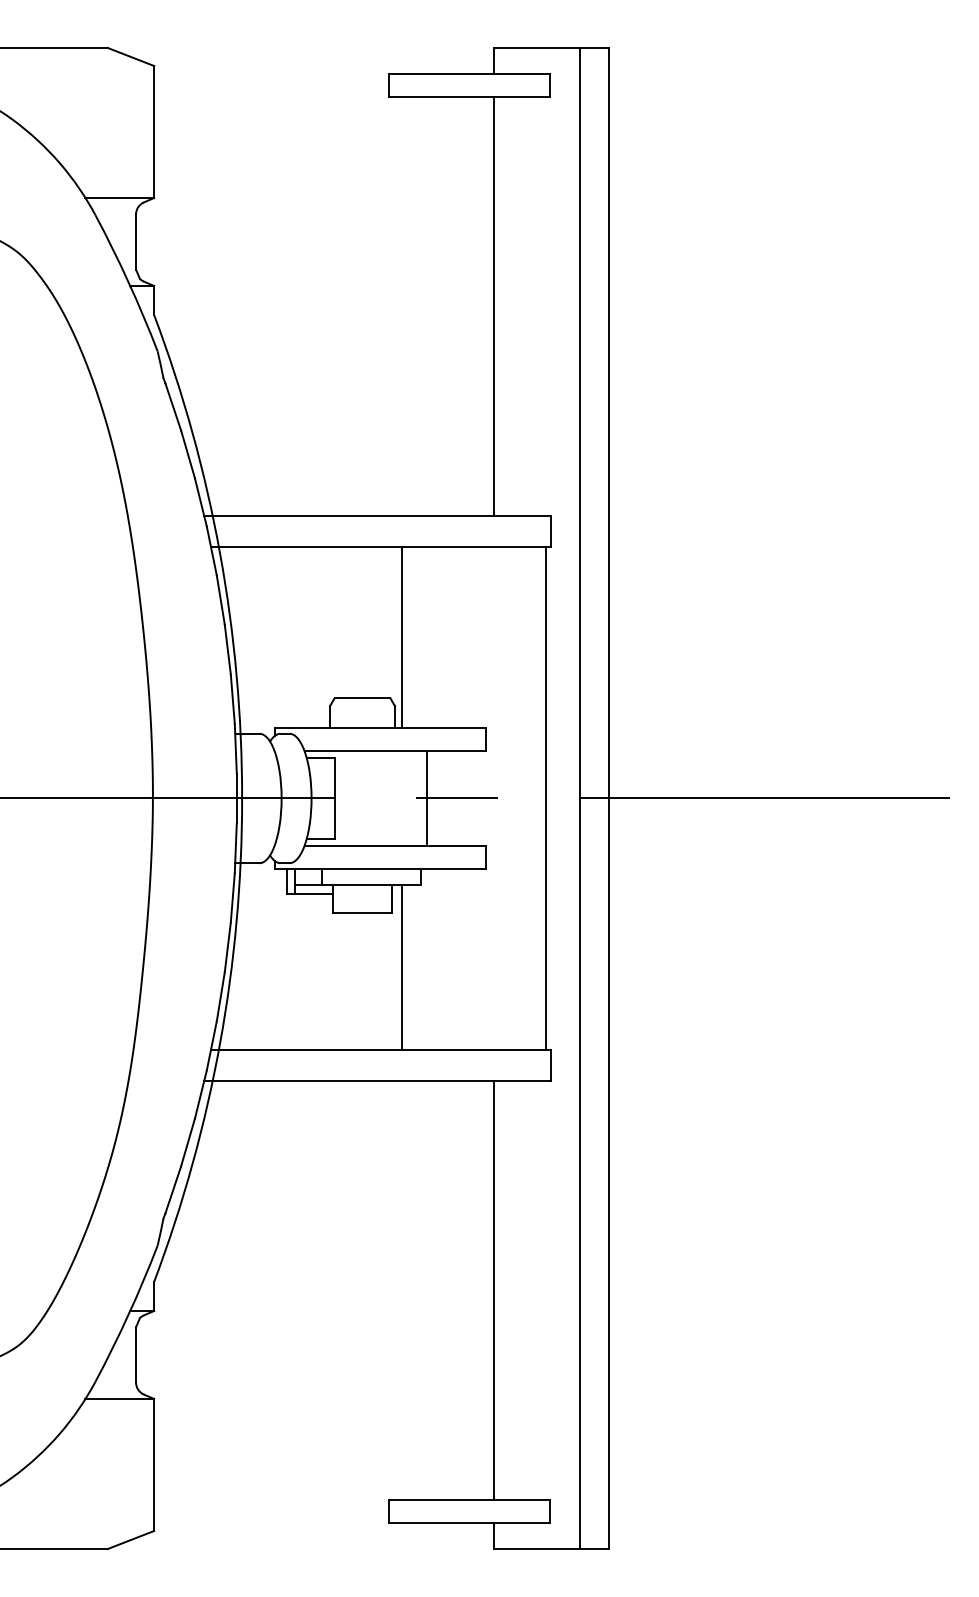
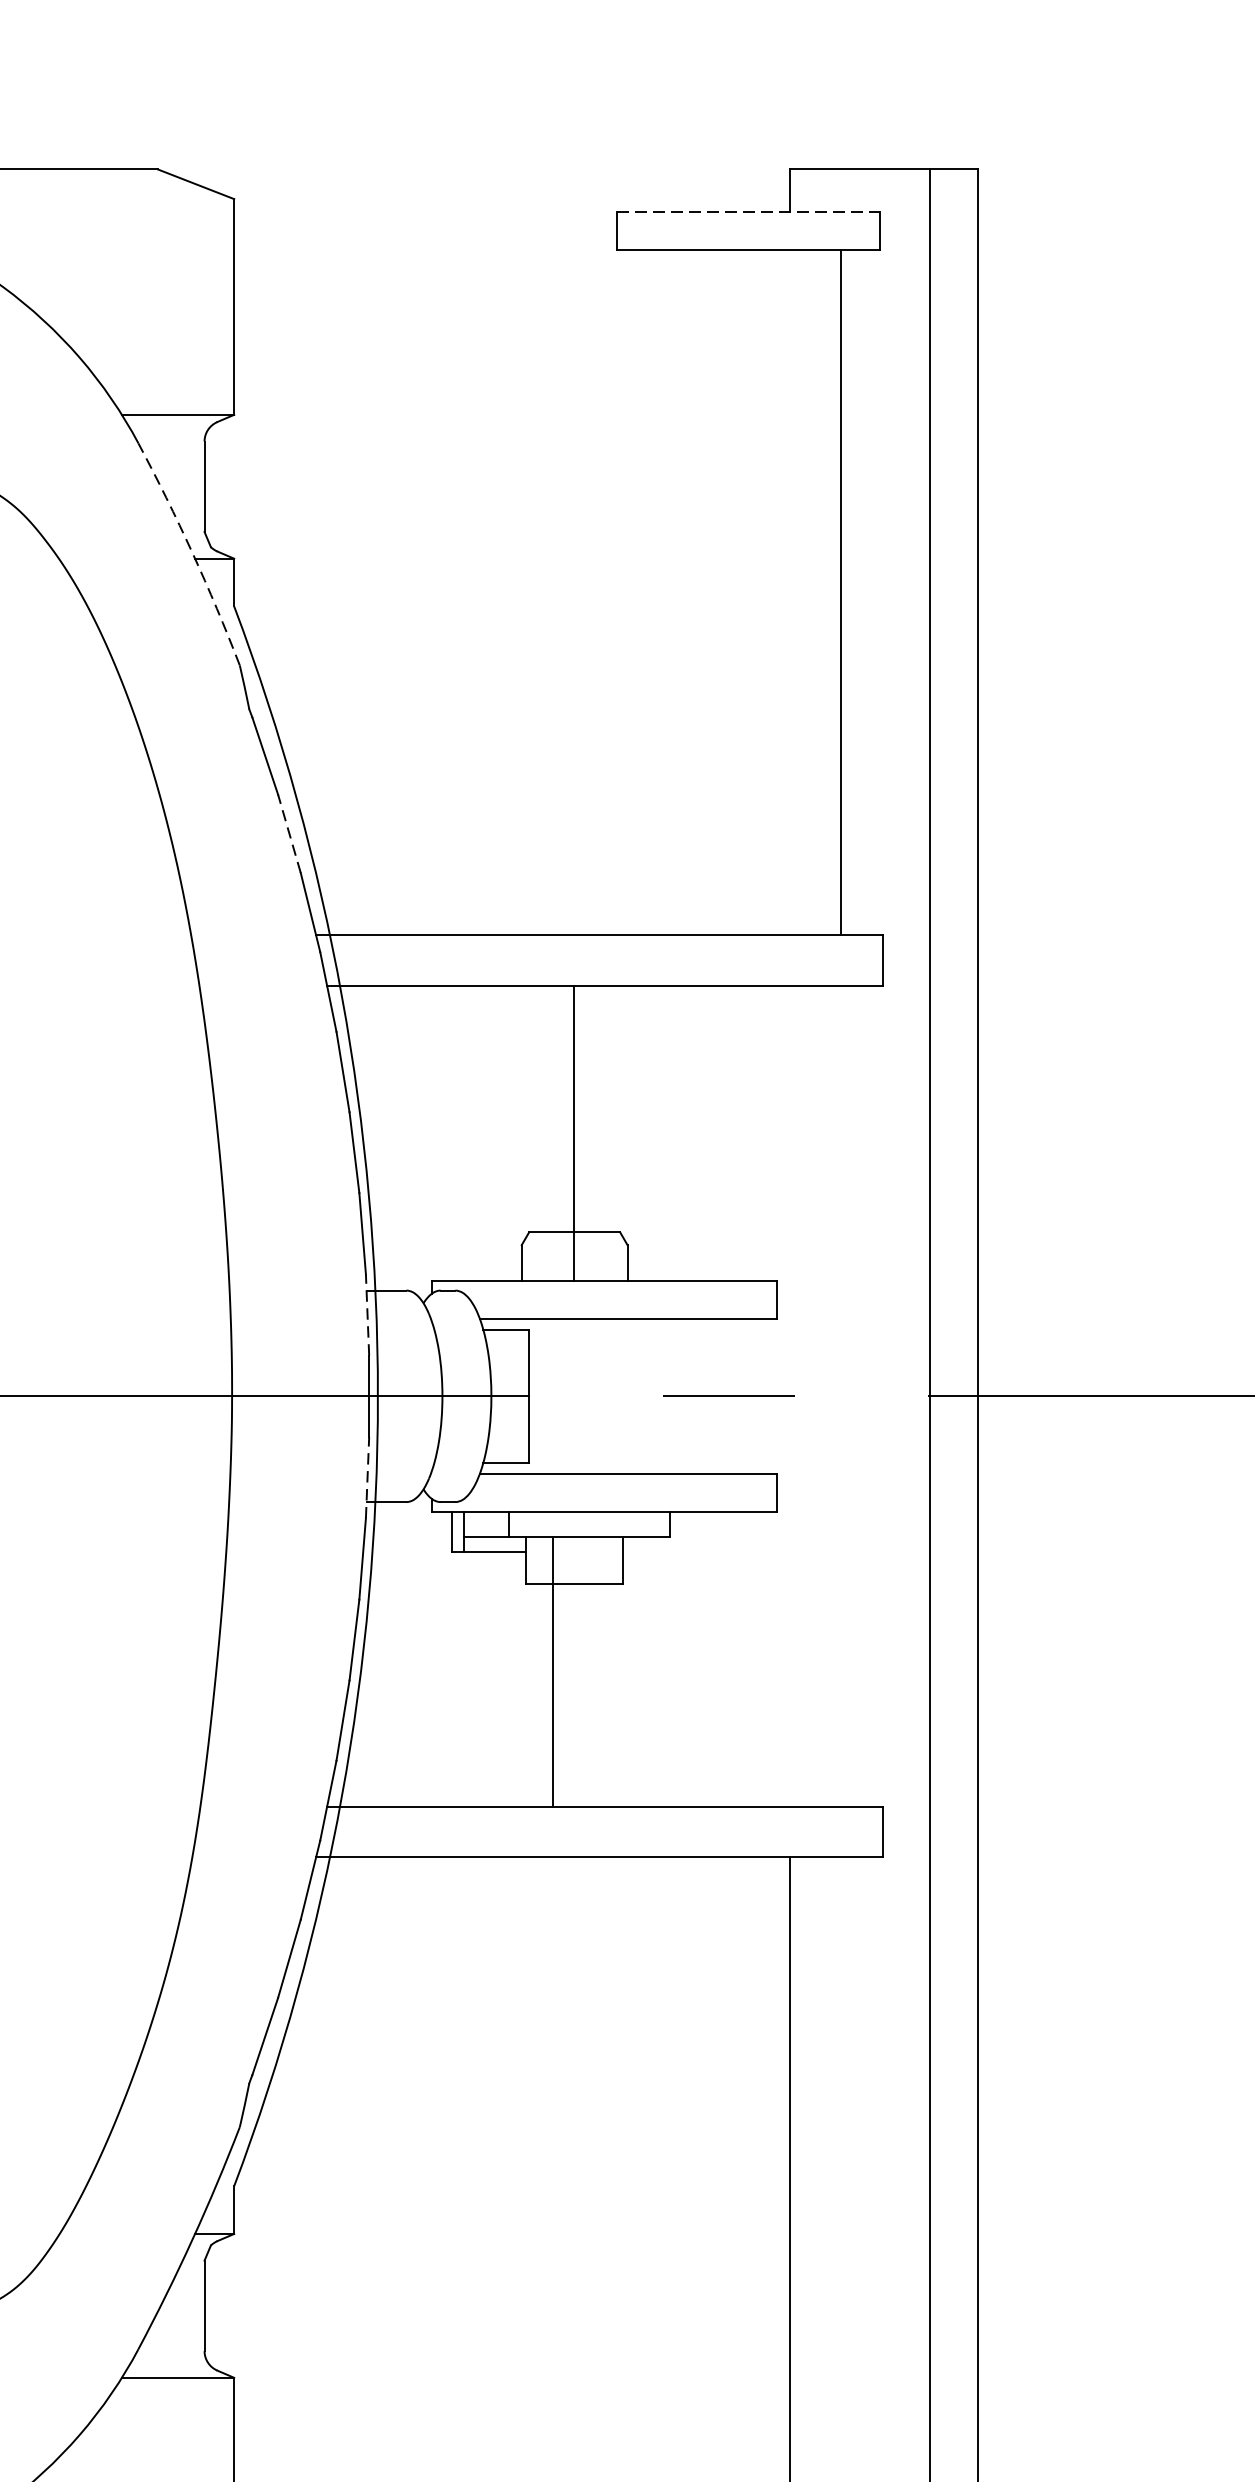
line: (469, 73) -> (749, 211), solid -> dashed
arc: (128, 282) -> (192, 552), solid -> dashed
line: (494, 306) -> (841, 592), moved
line: (188, 454) -> (290, 834), solid -> dashed
line: (402, 637) -> (574, 1133), moved
line: (235, 748) -> (367, 1314), solid -> dashed
line: (427, 798) -> (680, 1396), removed
line: (545, 798) -> (873, 1396), removed
line: (235, 848) -> (367, 1478), solid -> dashed
line: (402, 966) -> (553, 1670), moved

